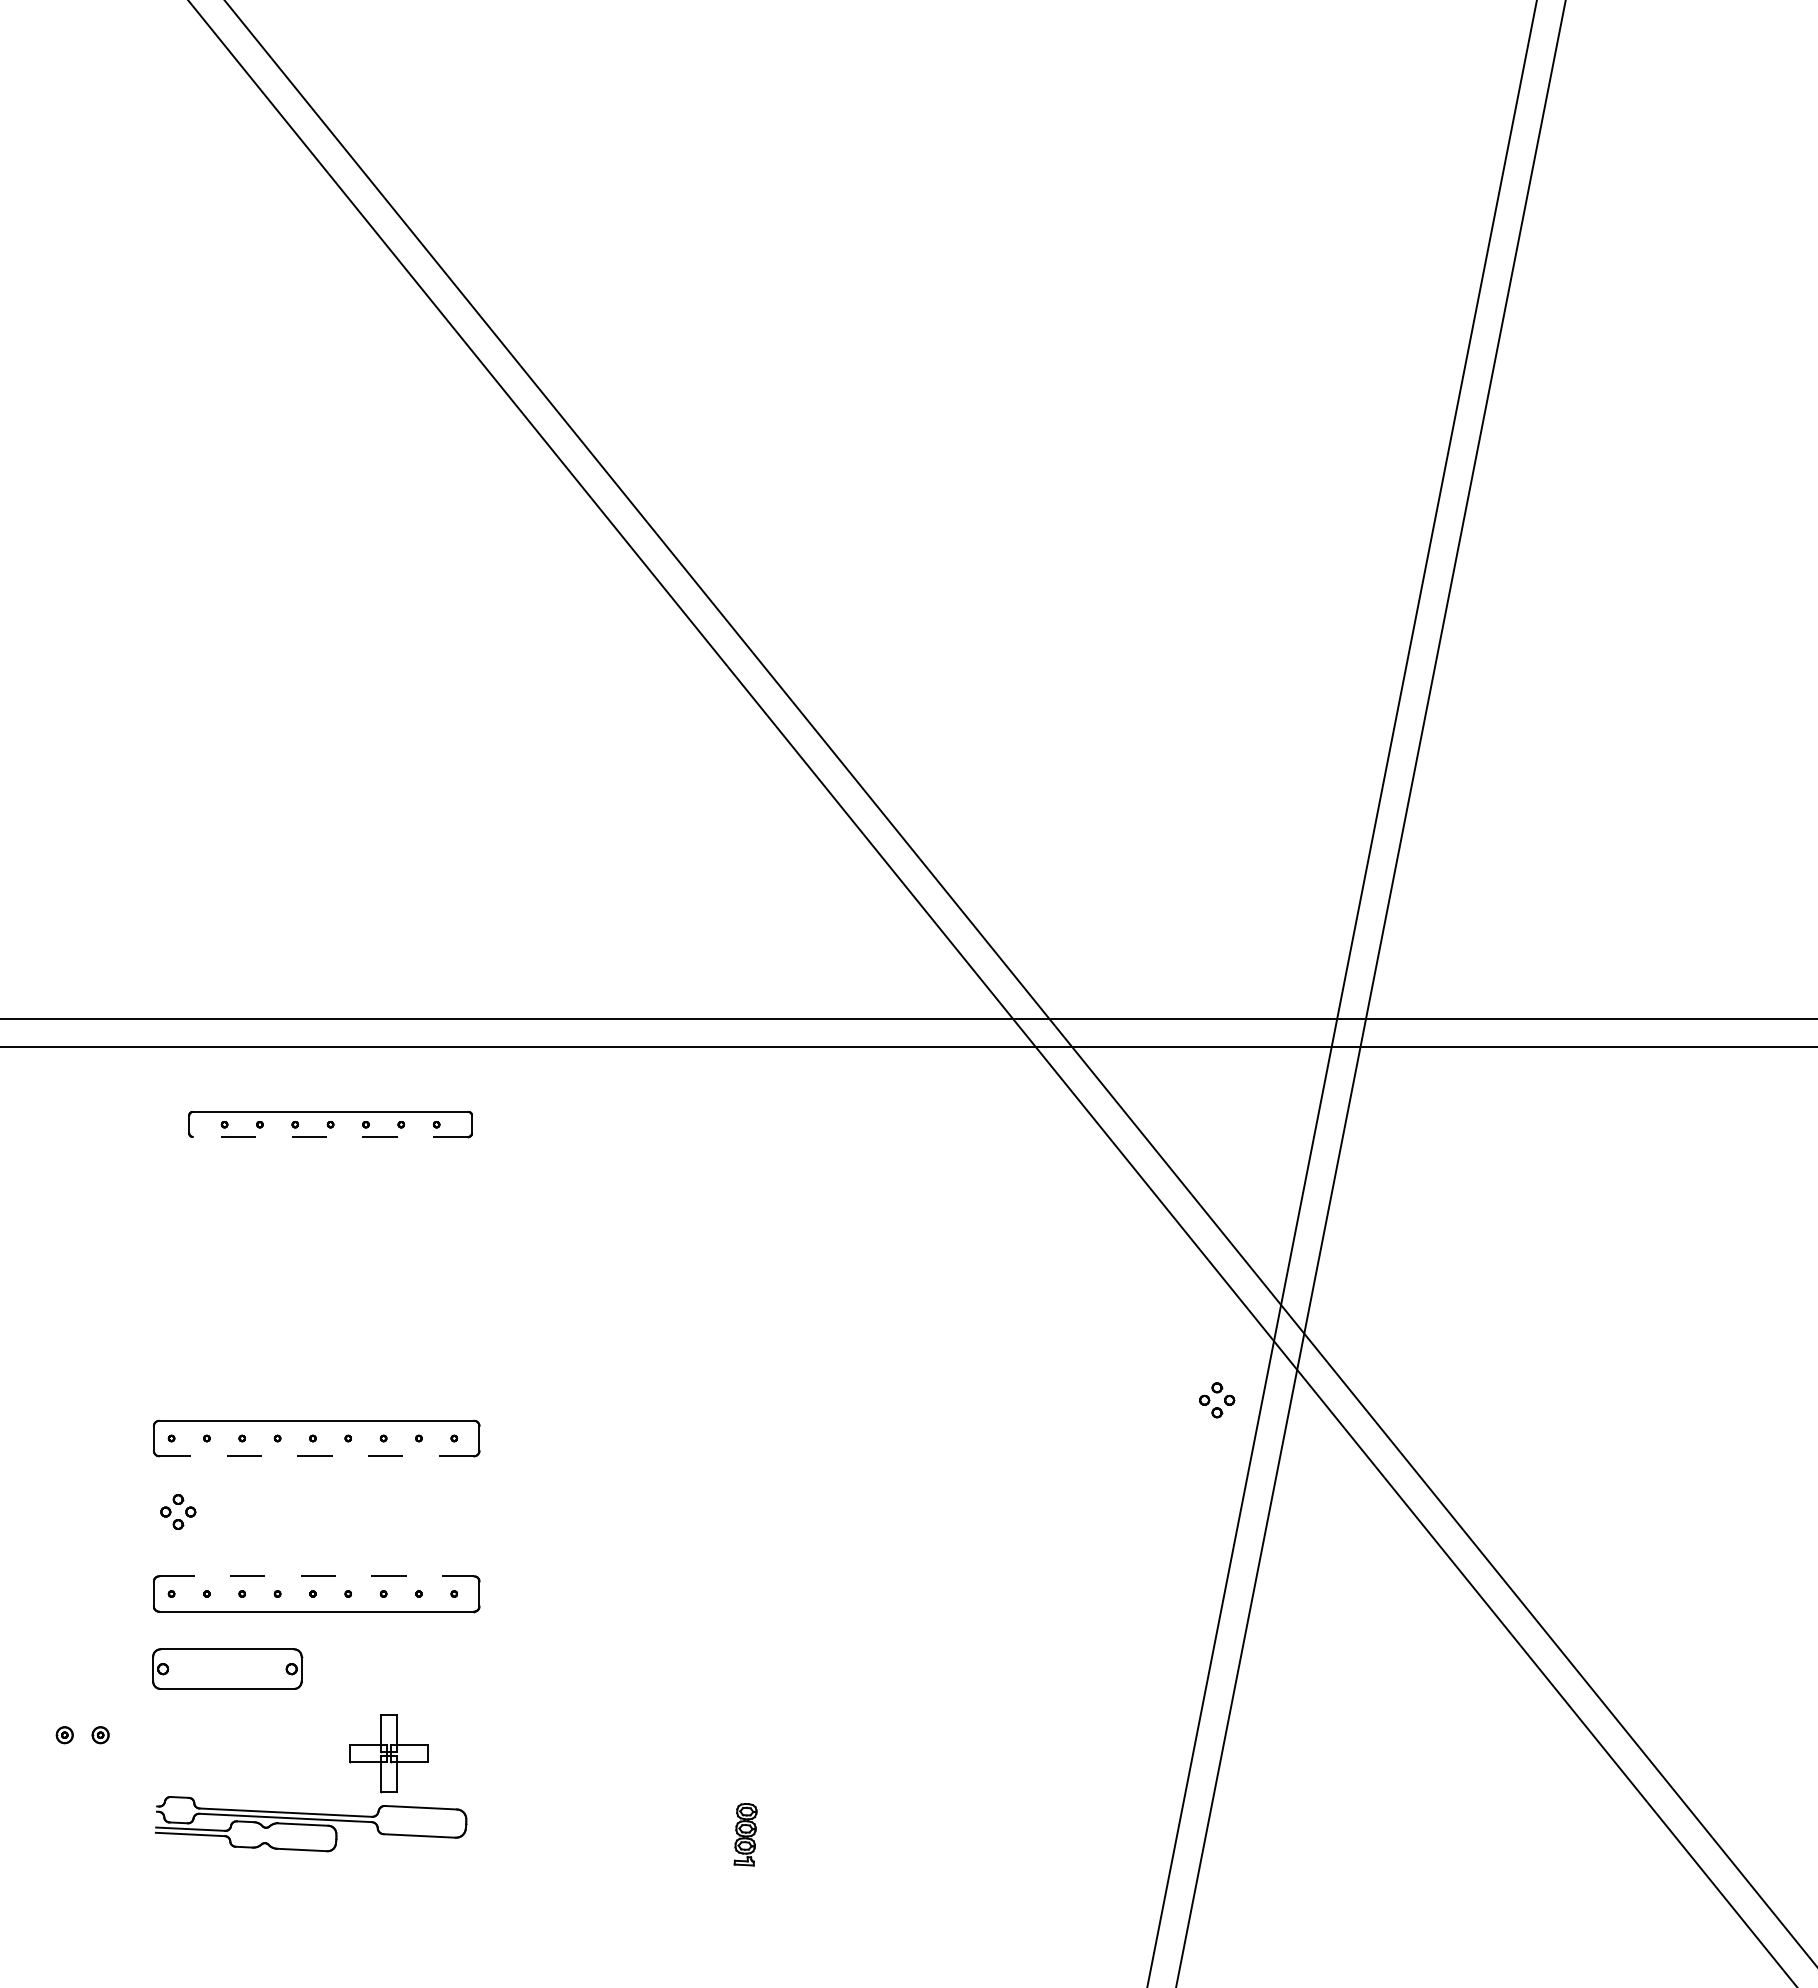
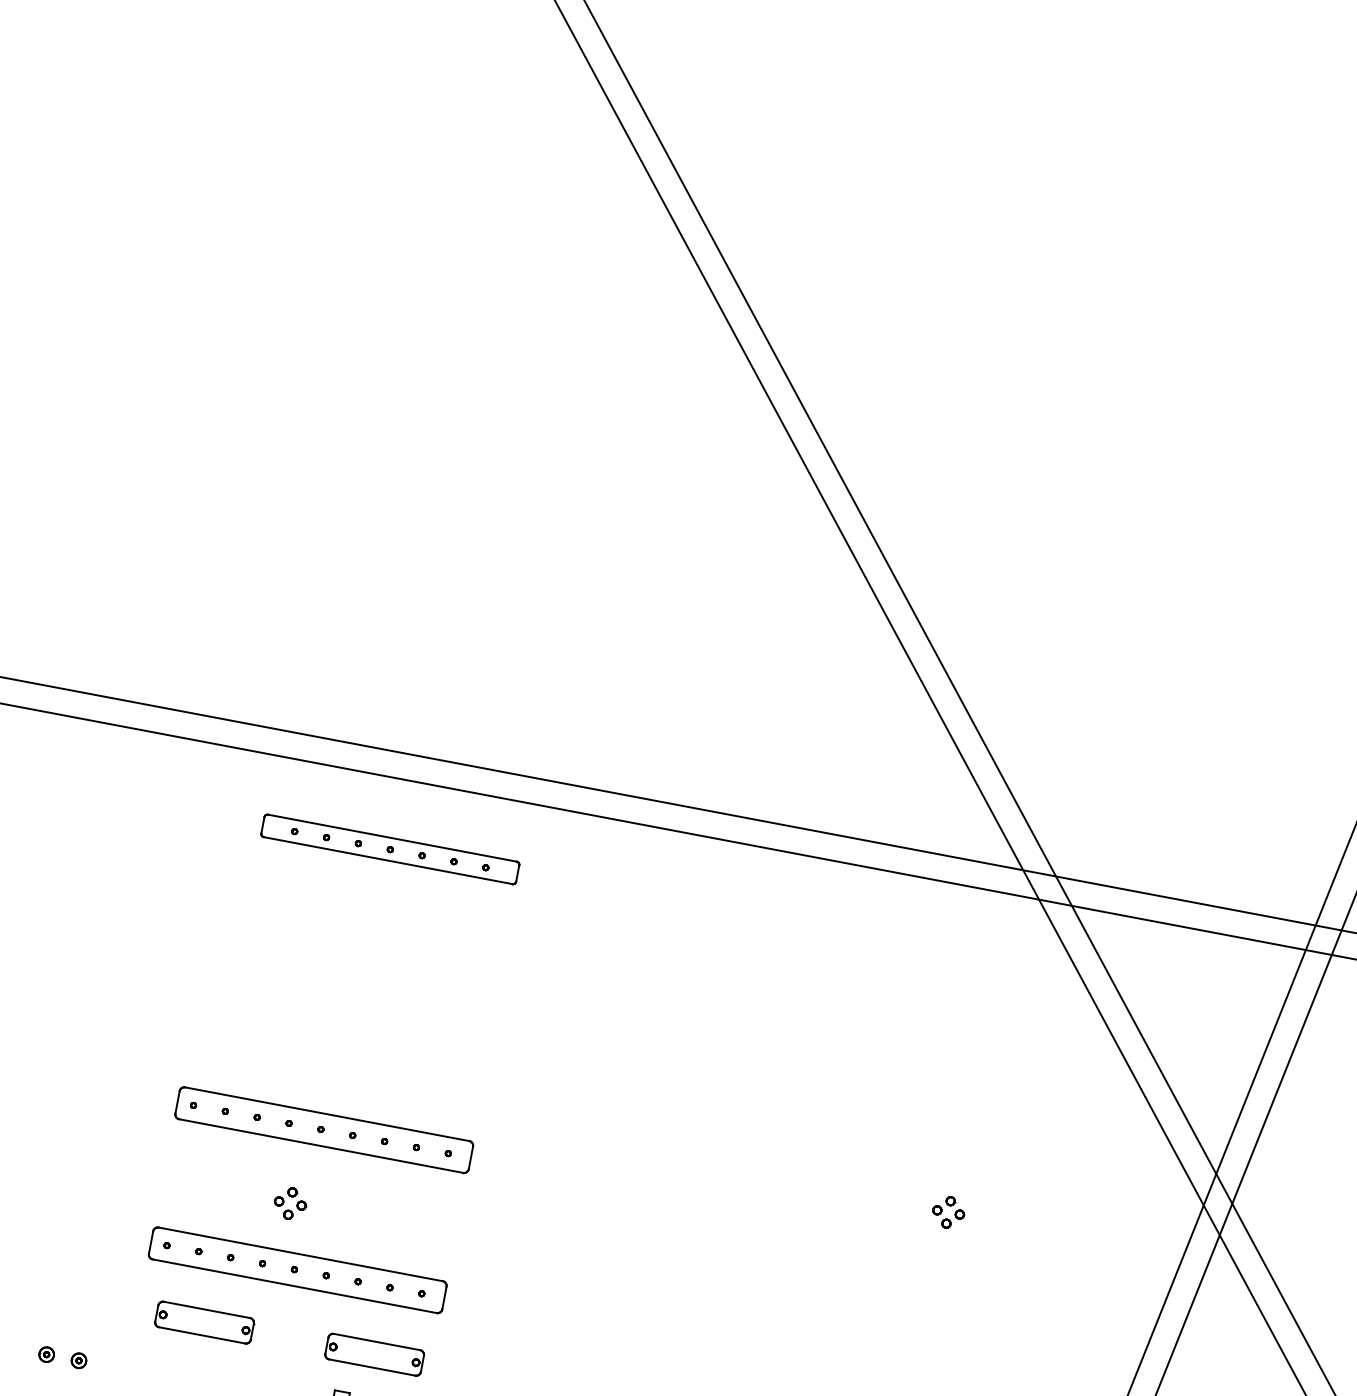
line: (330, 1136) -> (388, 860), dashed -> solid
part: (1217, 1393) -> (950, 1206), moved
line: (316, 1456) -> (321, 1146), dashed -> solid
part: (178, 1504) -> (291, 1196), moved
line: (317, 1576) -> (301, 1254), dashed -> solid
part: (227, 1668) -> (204, 1322), size x0.71
part: (416, 1668) -> (375, 1354), added

